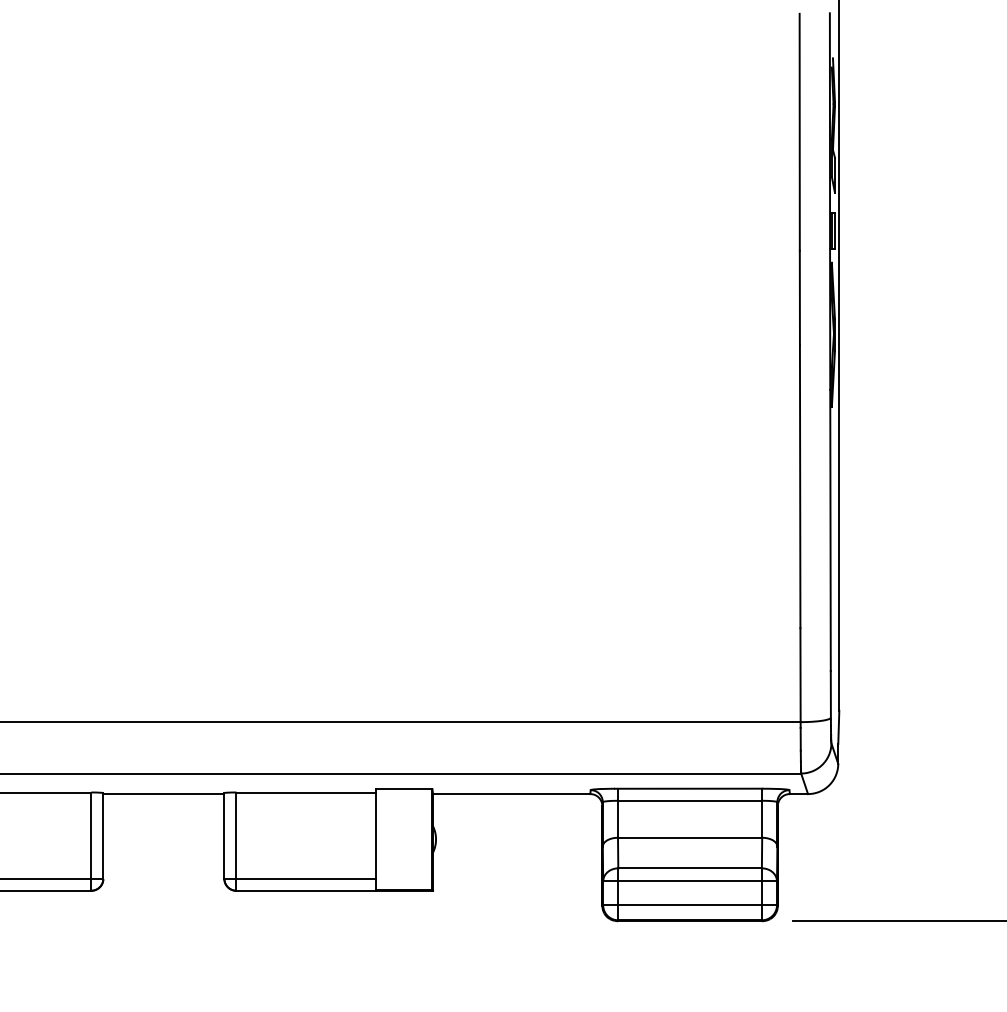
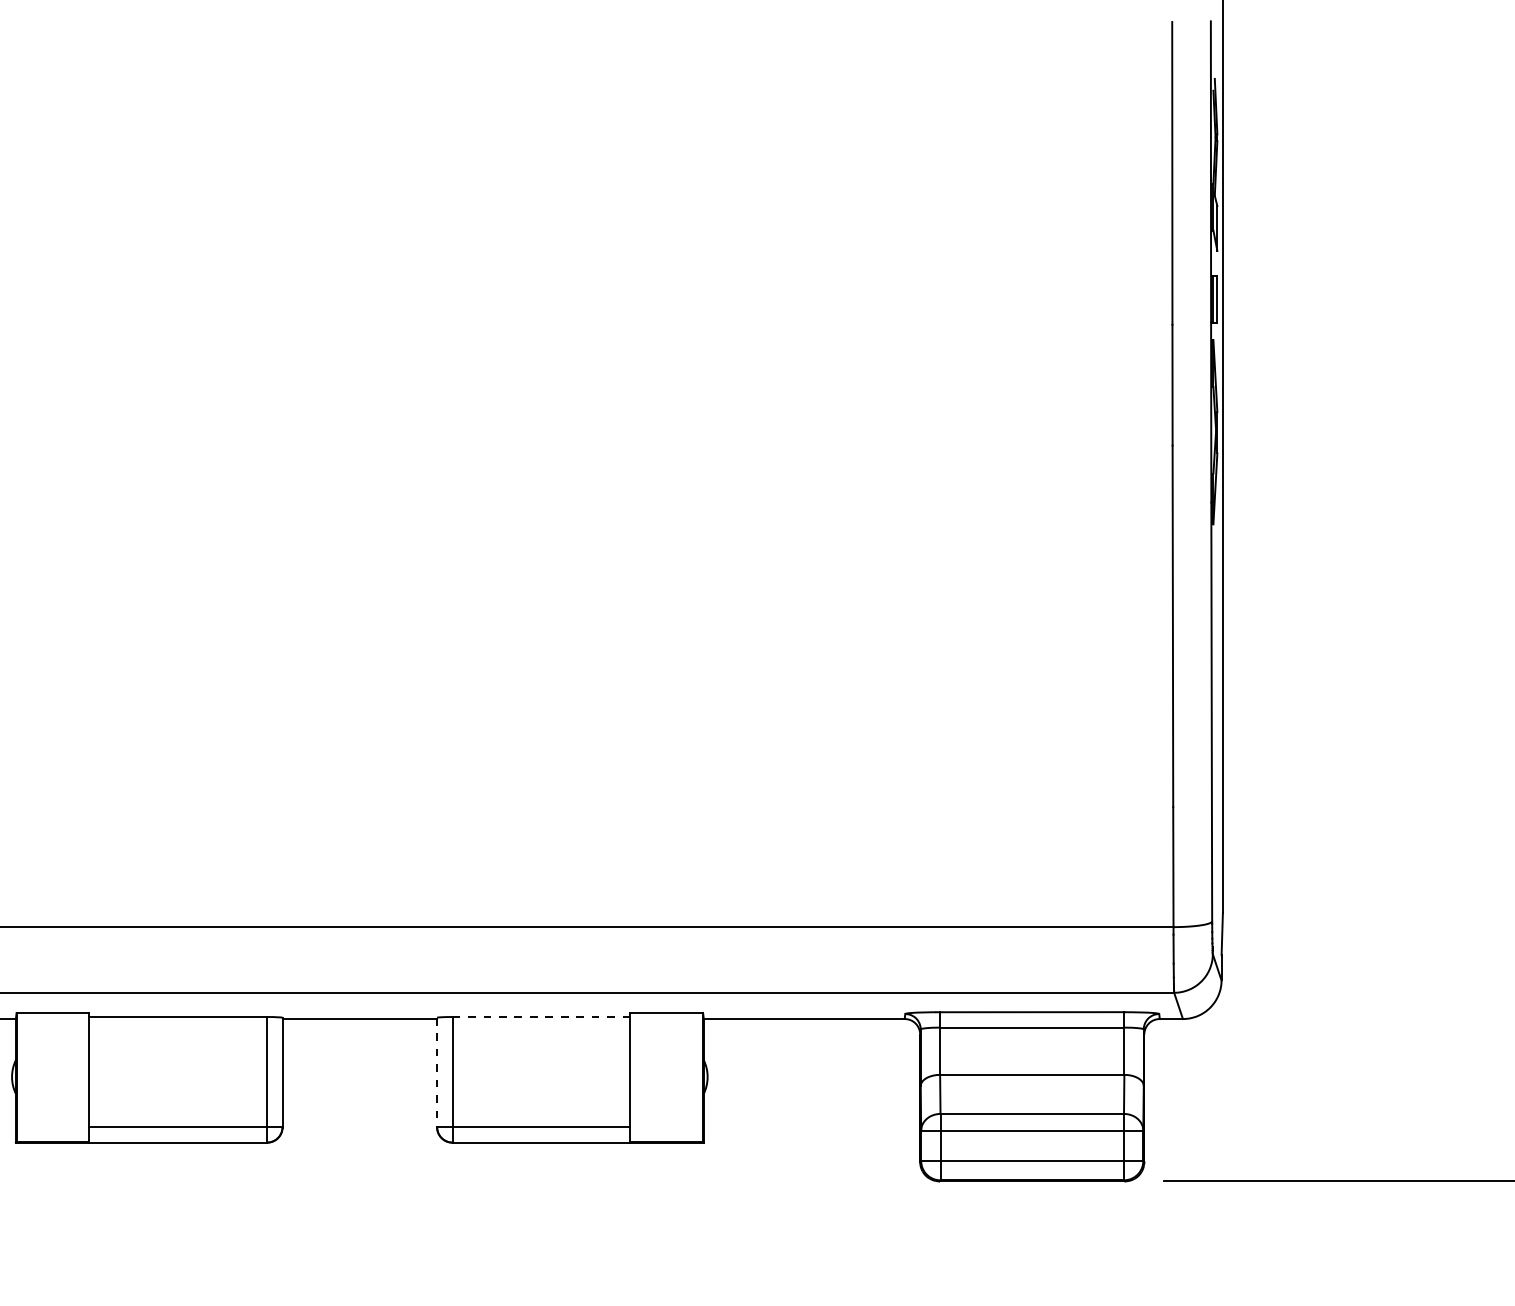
line: (306, 792) -> (541, 1017), solid -> dashed
line: (224, 835) -> (437, 1072), solid -> dashed

